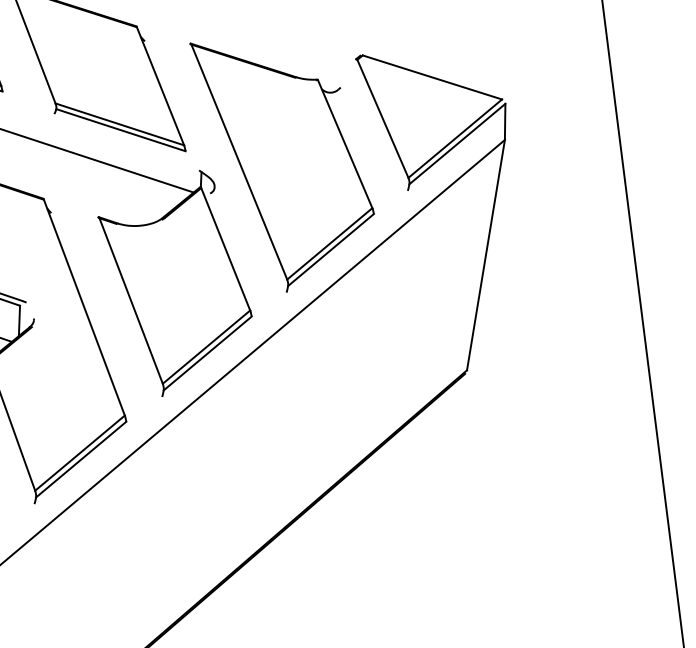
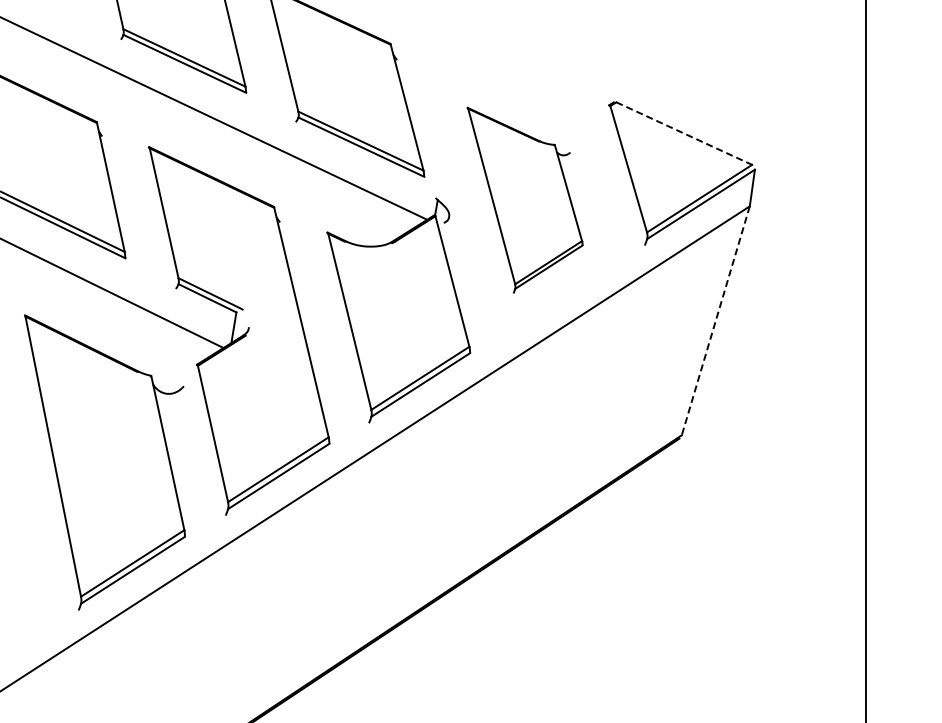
line: (432, 77) -> (684, 133), solid -> dashed
part: (285, 161) -> (524, 200), size x0.7
line: (485, 255) -> (715, 321), solid -> dashed

